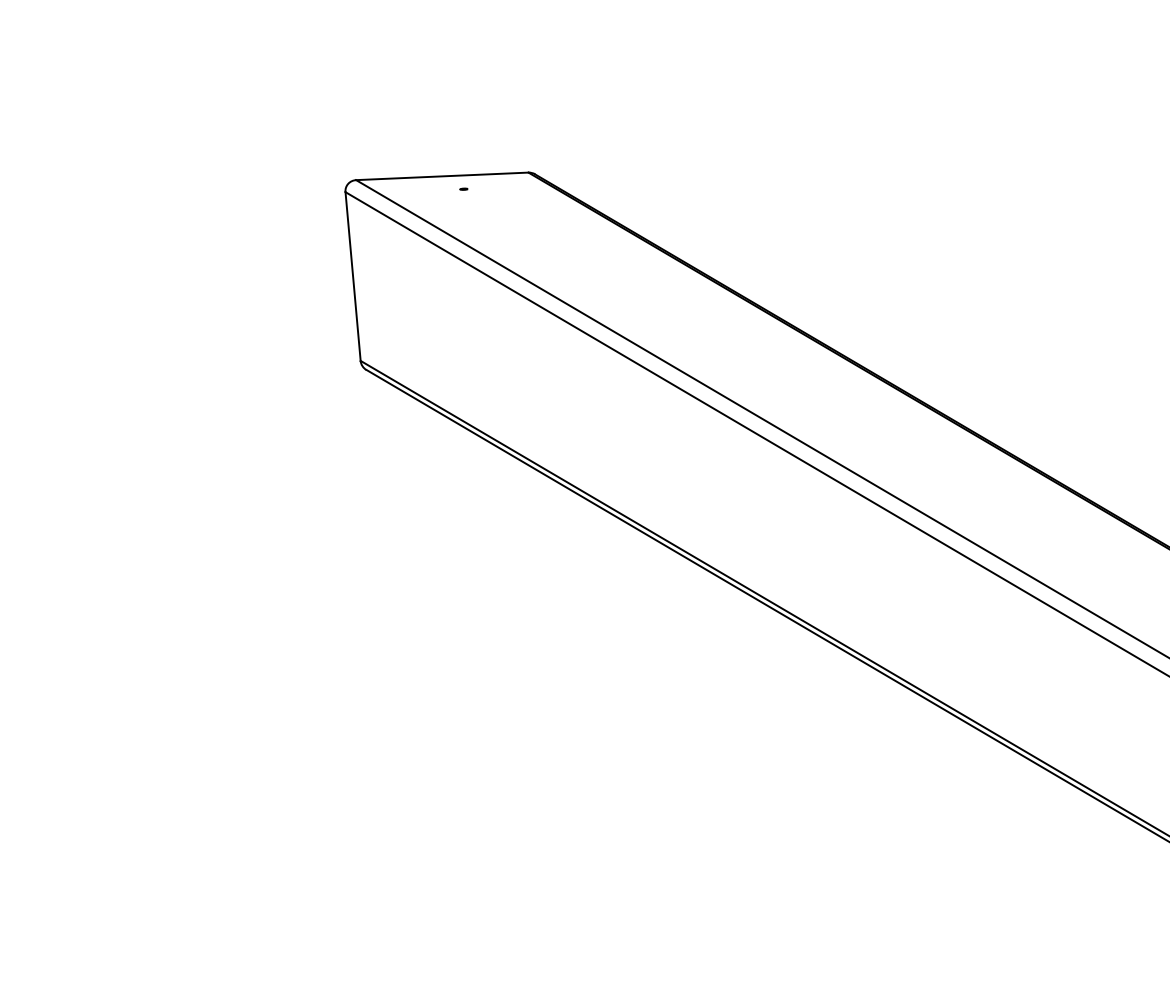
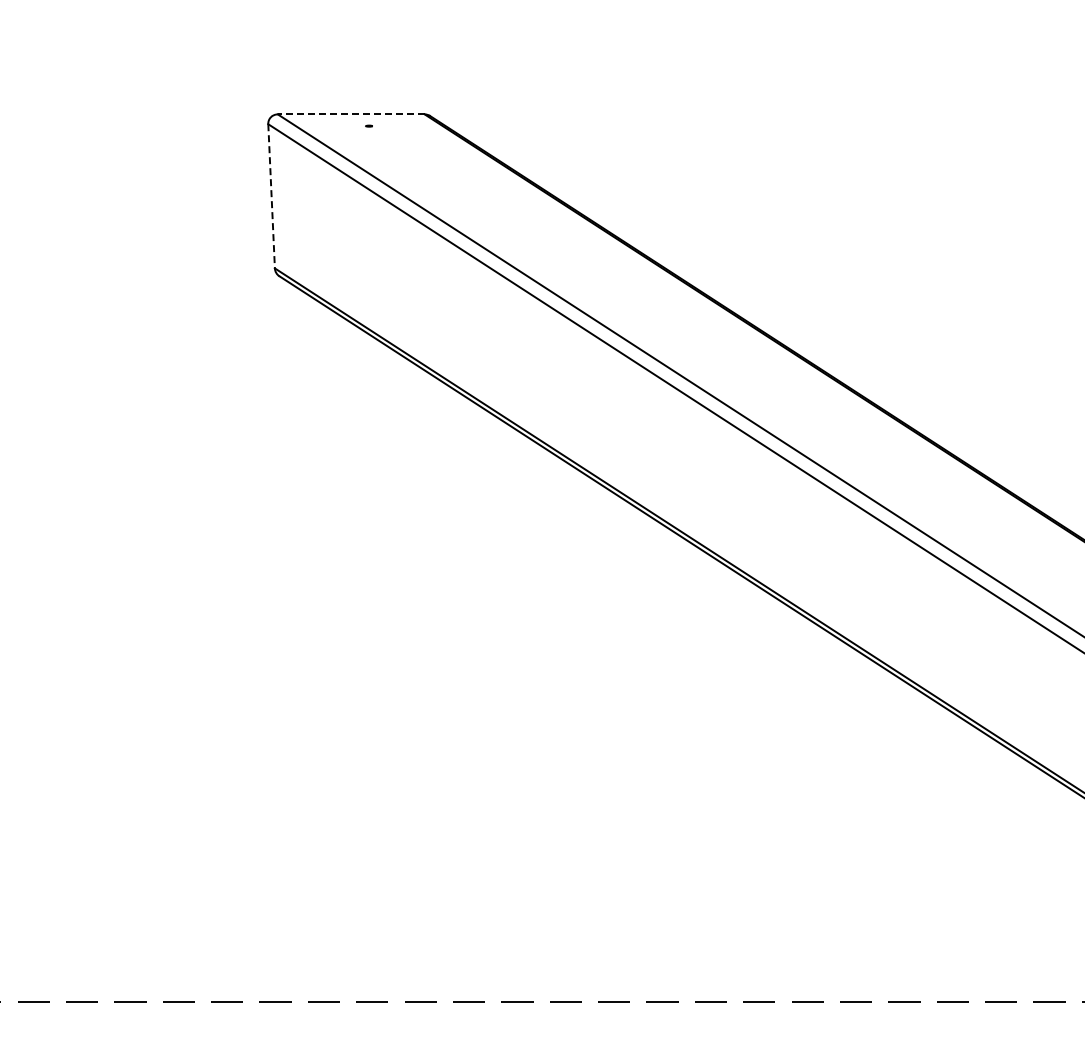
line: (441, 176) -> (350, 114), solid -> dashed
line: (352, 276) -> (271, 196), solid -> dashed

